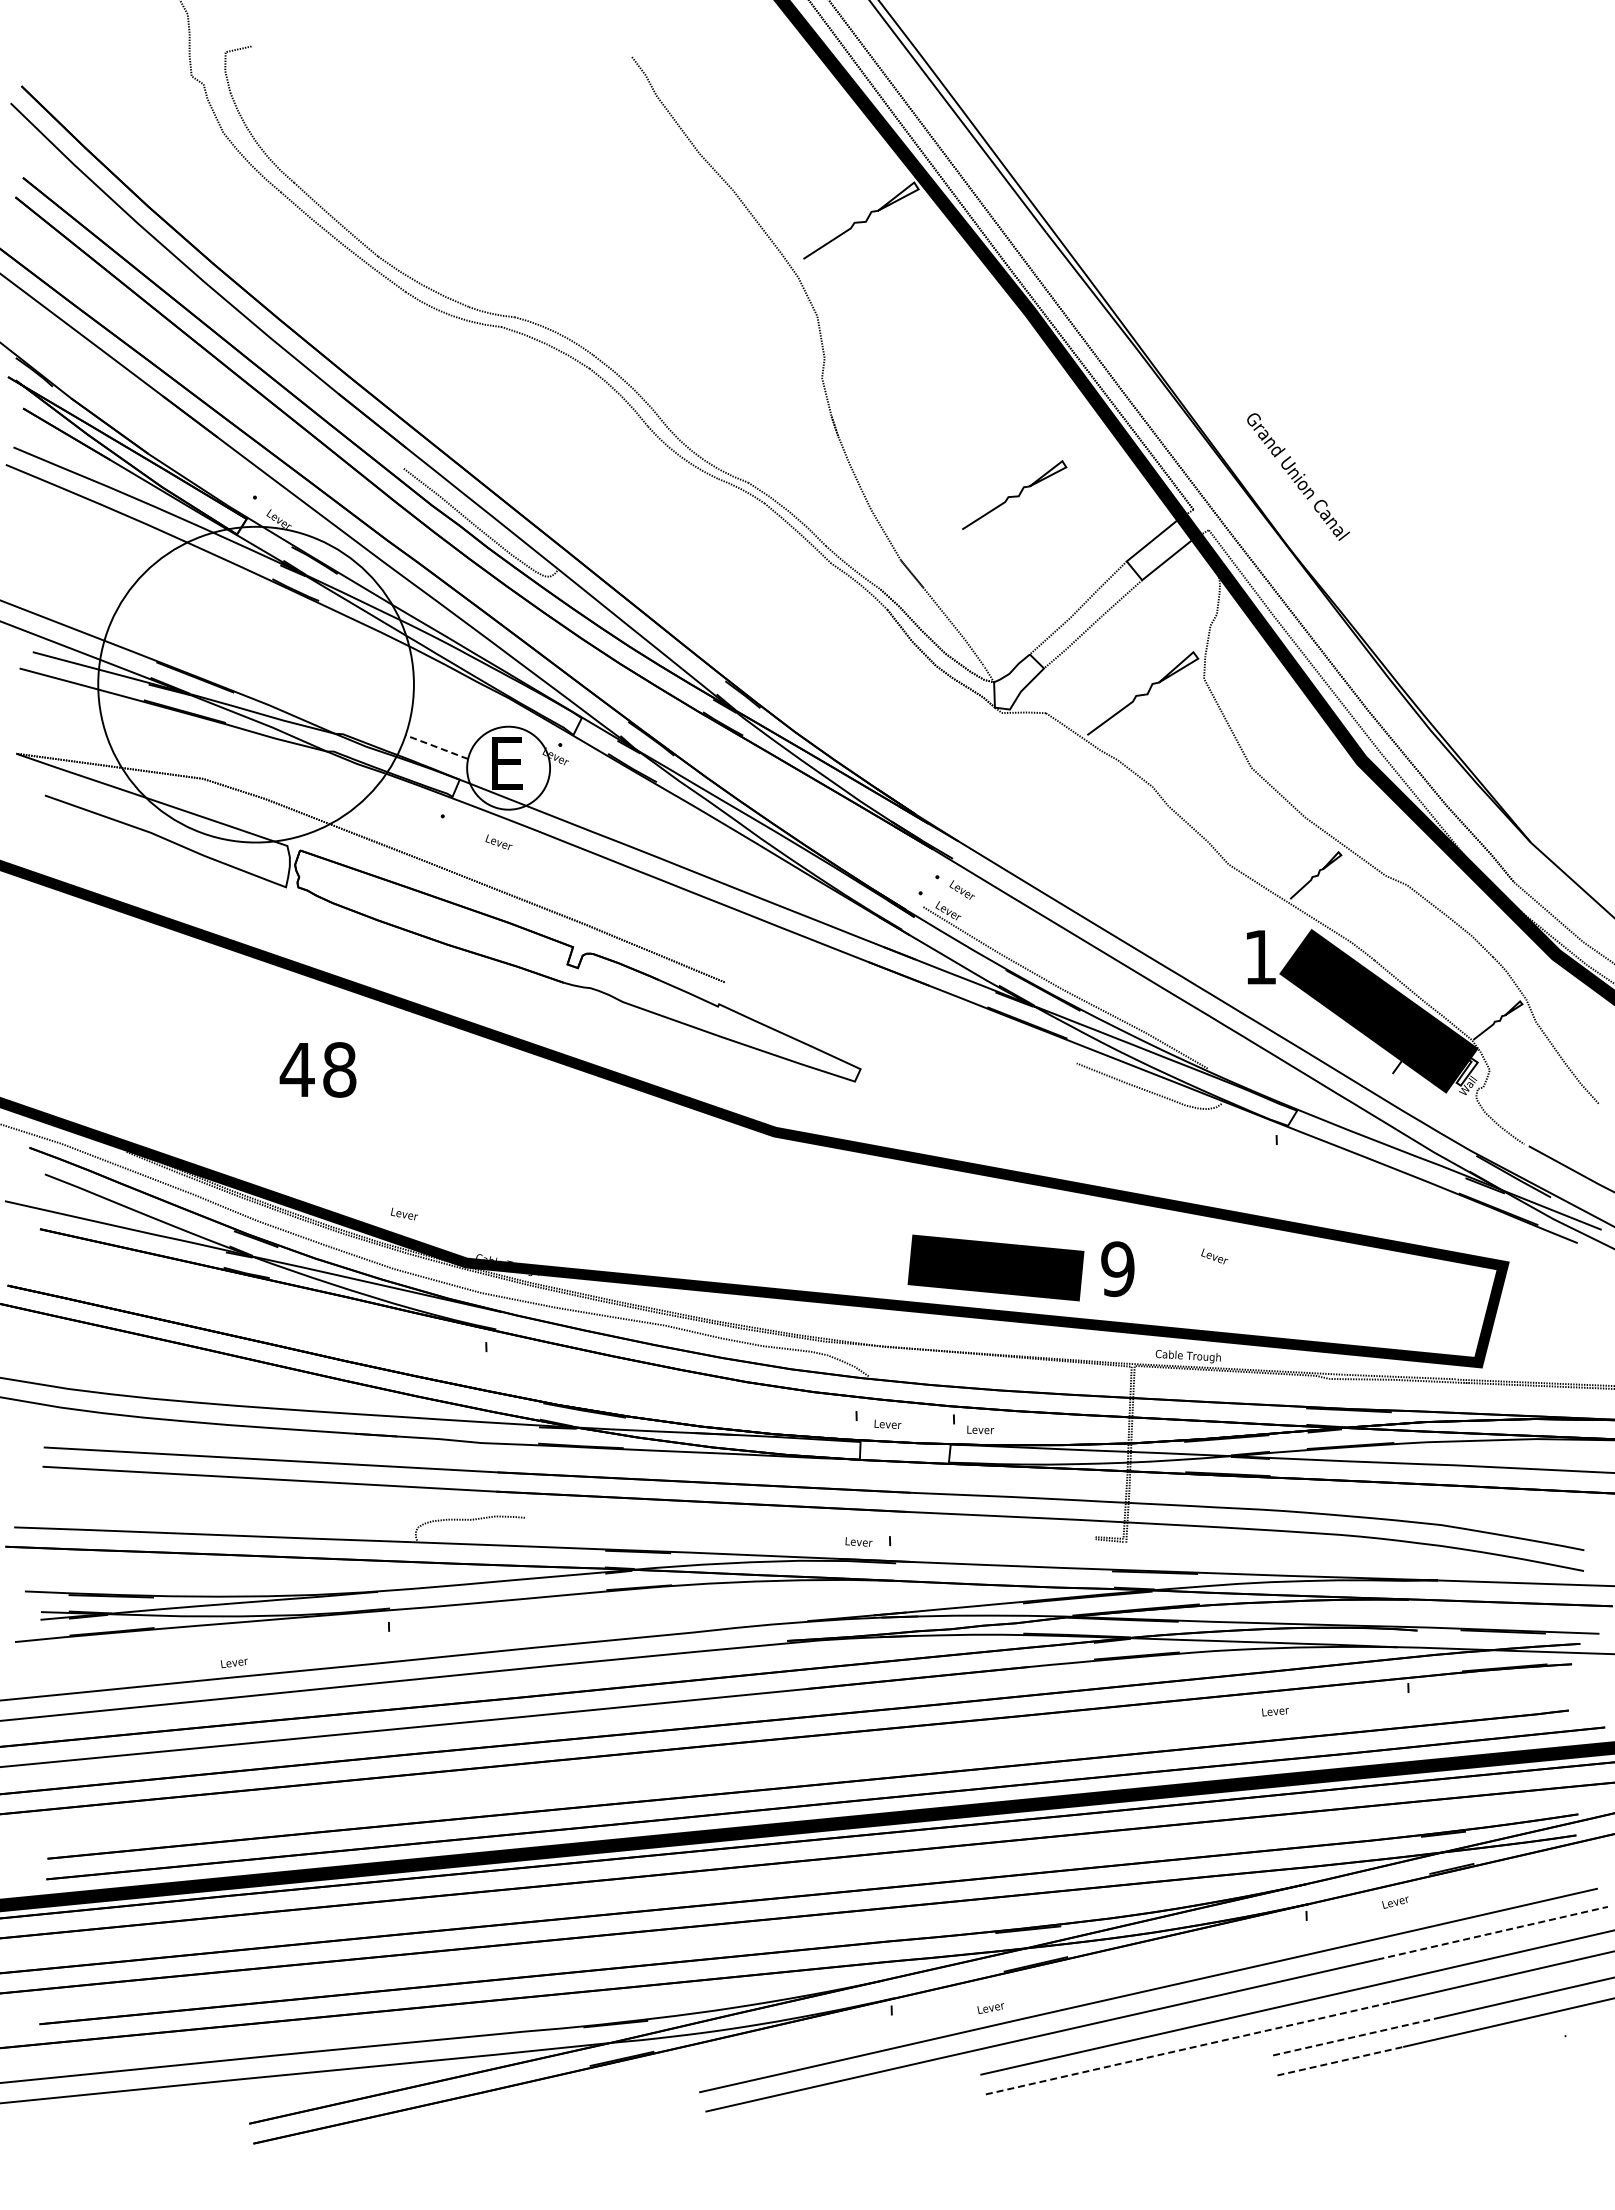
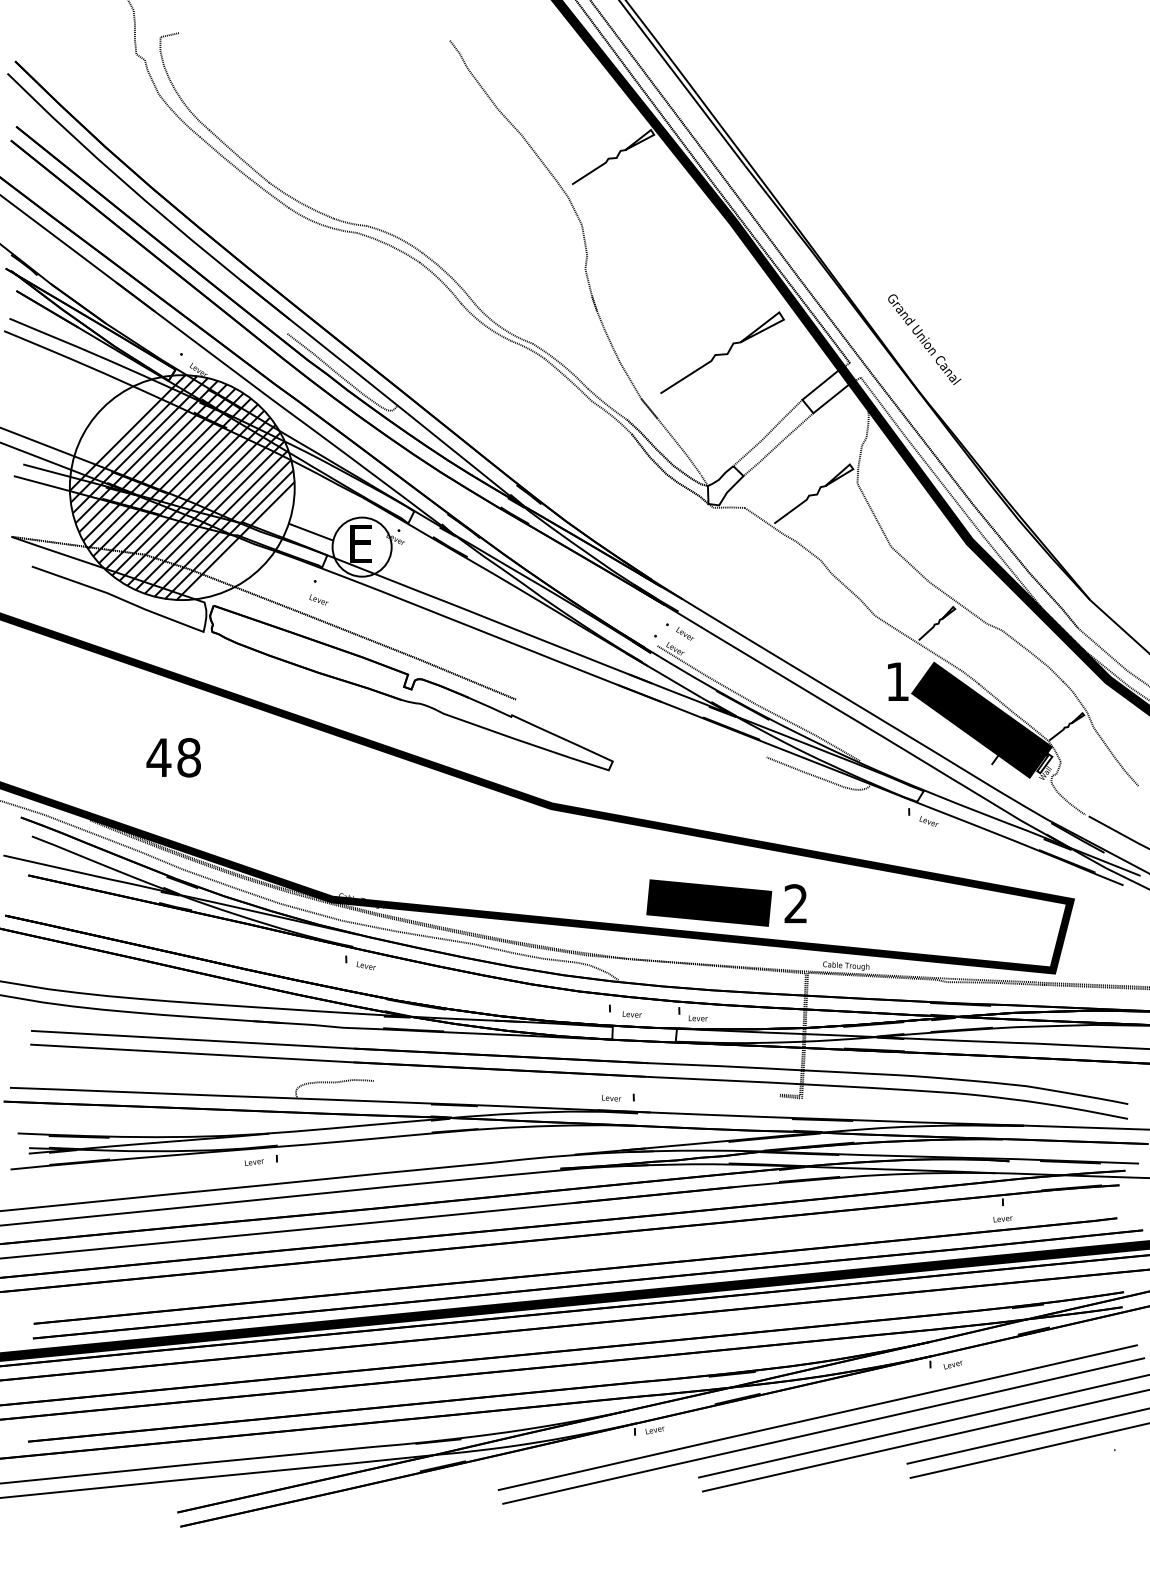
part: (1014, 494) -> (722, 352), size x1.67
hatch: (255, 684) -> (181, 487), added
line: (436, 746) -> (310, 531), dashed -> solid
text: (498, 841) -> (318, 599), moved
text: (317, 1069) -> (173, 757), moved
text: (404, 1213) -> (366, 965), moved
text: (1214, 1256) -> (928, 821), moved
text: (1117, 1269) -> (795, 904), 9 -> 2
text: (233, 1663) -> (253, 1162), moved
text: (1275, 1712) -> (1003, 1219), moved
text: (1395, 1902) -> (953, 1364), moved
line: (1493, 1933) -> (1063, 1377), dashed -> solid
text: (990, 2008) -> (654, 1430), moved
line: (1354, 2037) -> (964, 1451), dashed -> solid
line: (1187, 2048) -> (845, 1458), dashed -> solid
line: (1340, 2061) -> (954, 1468), dashed -> solid

